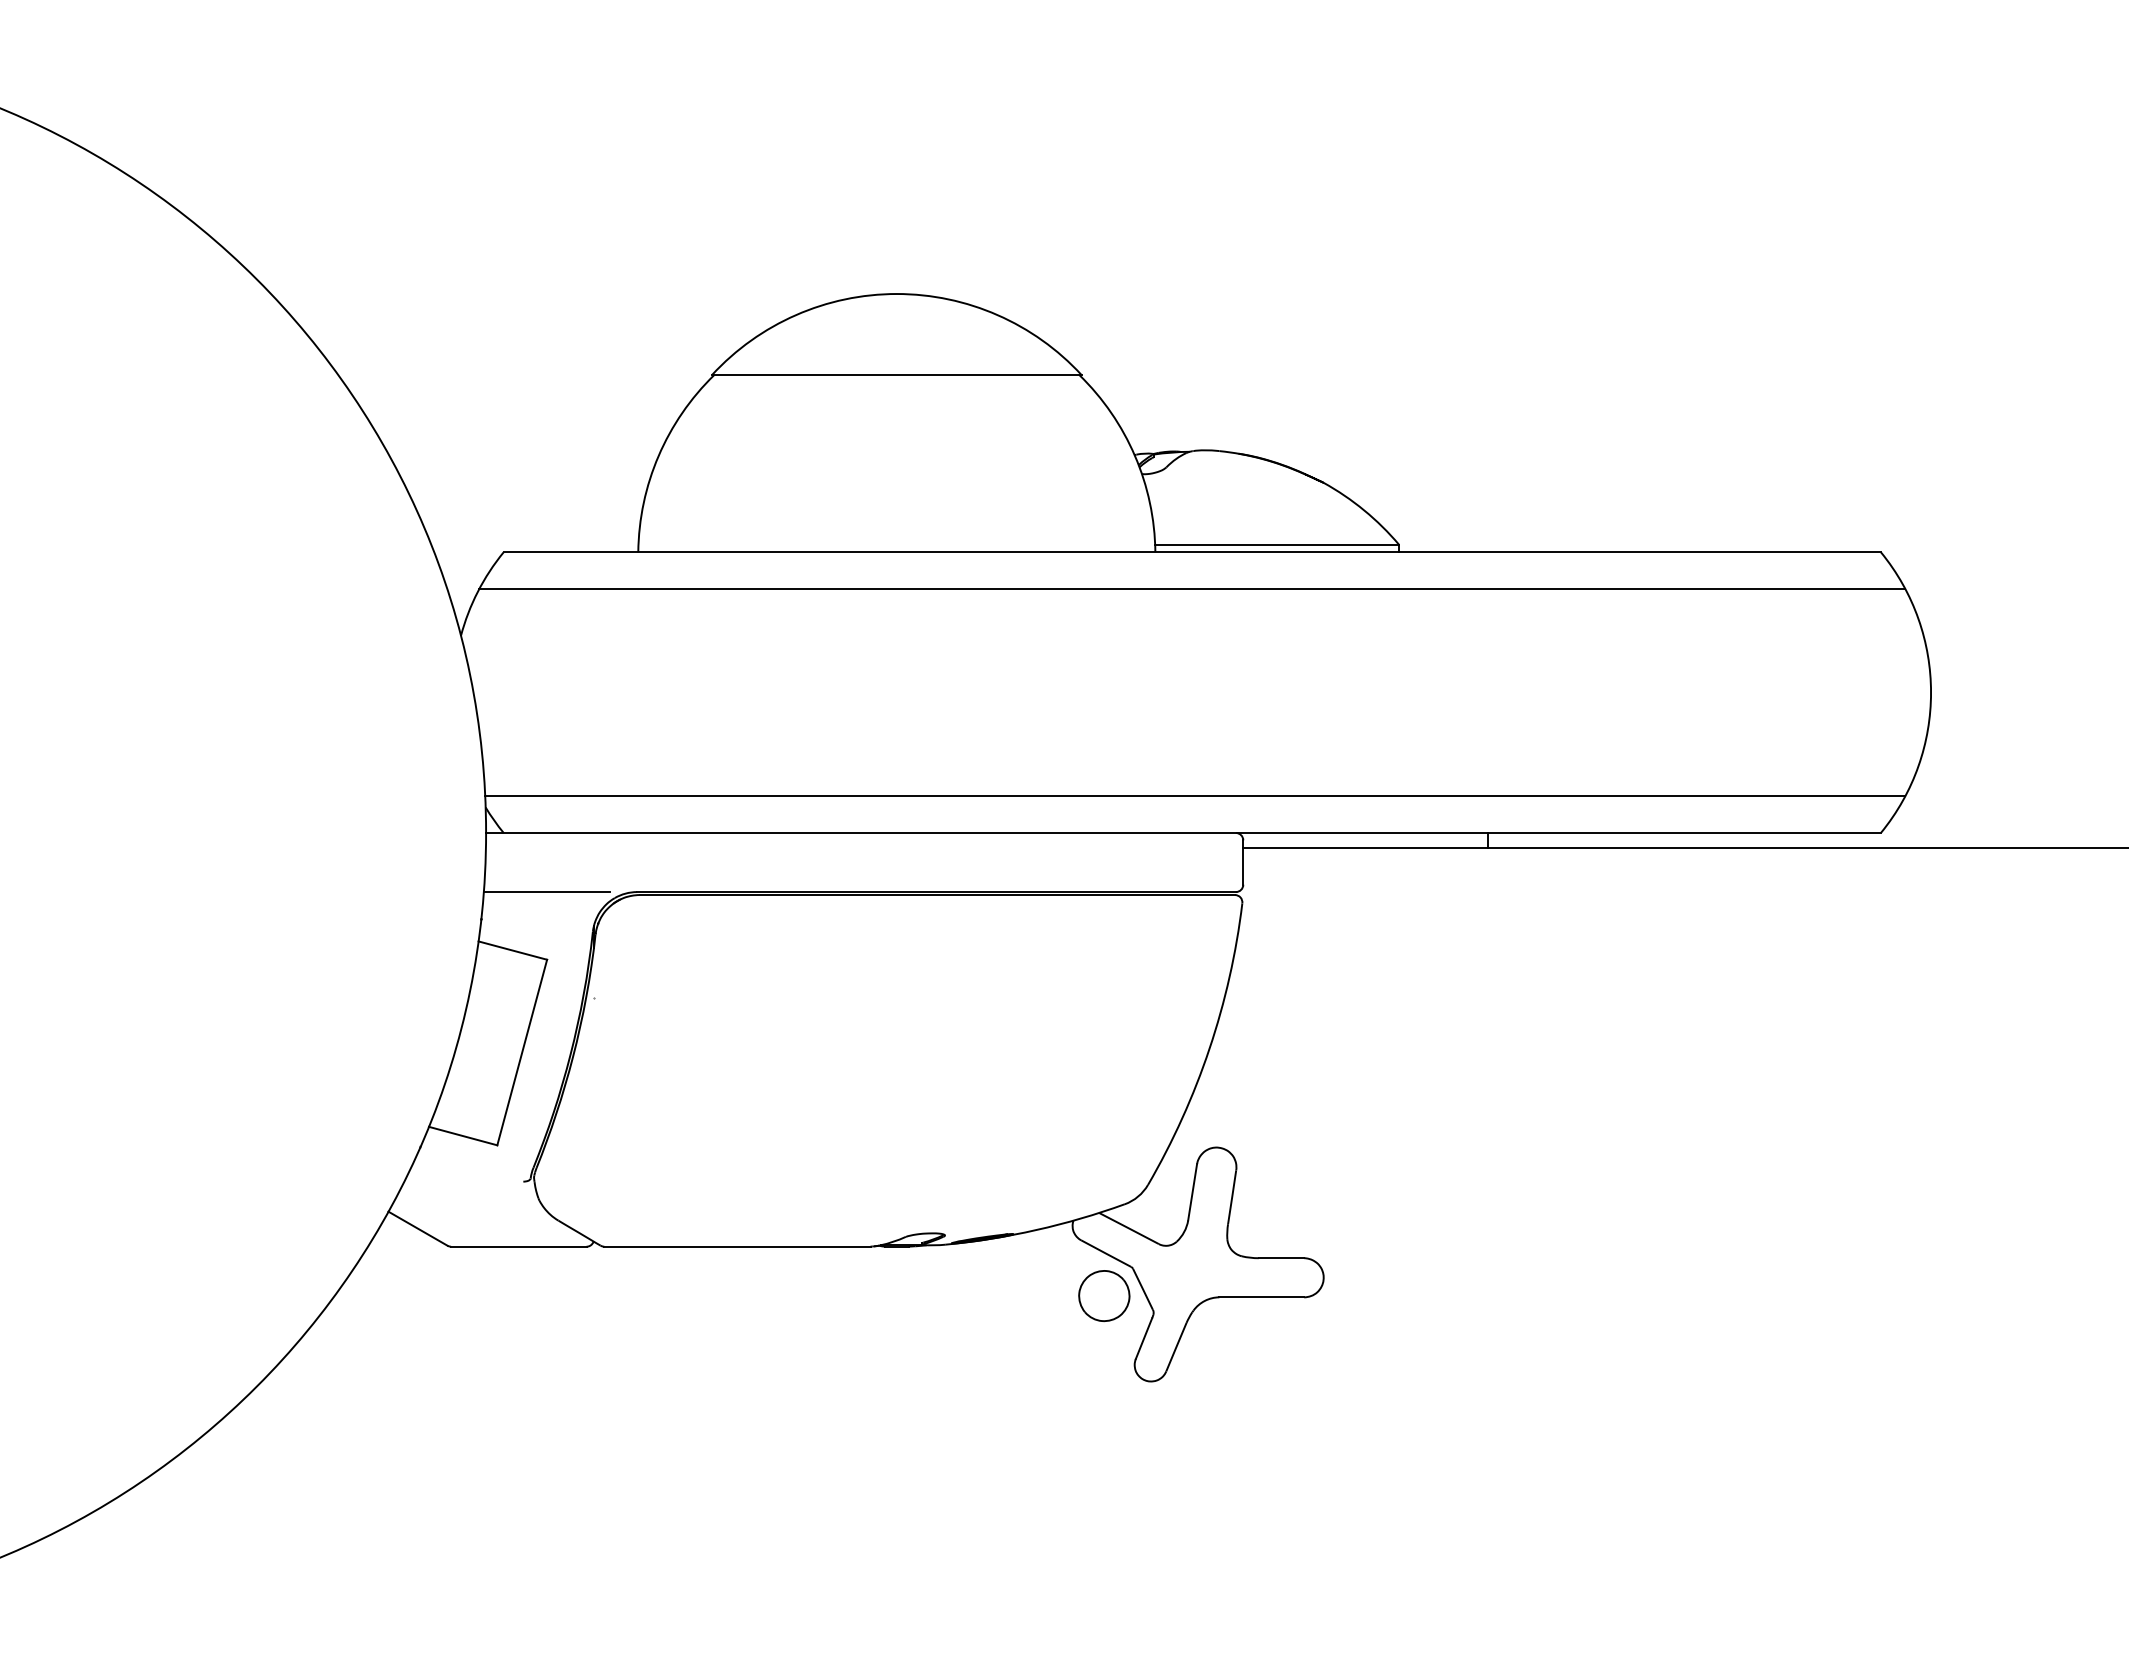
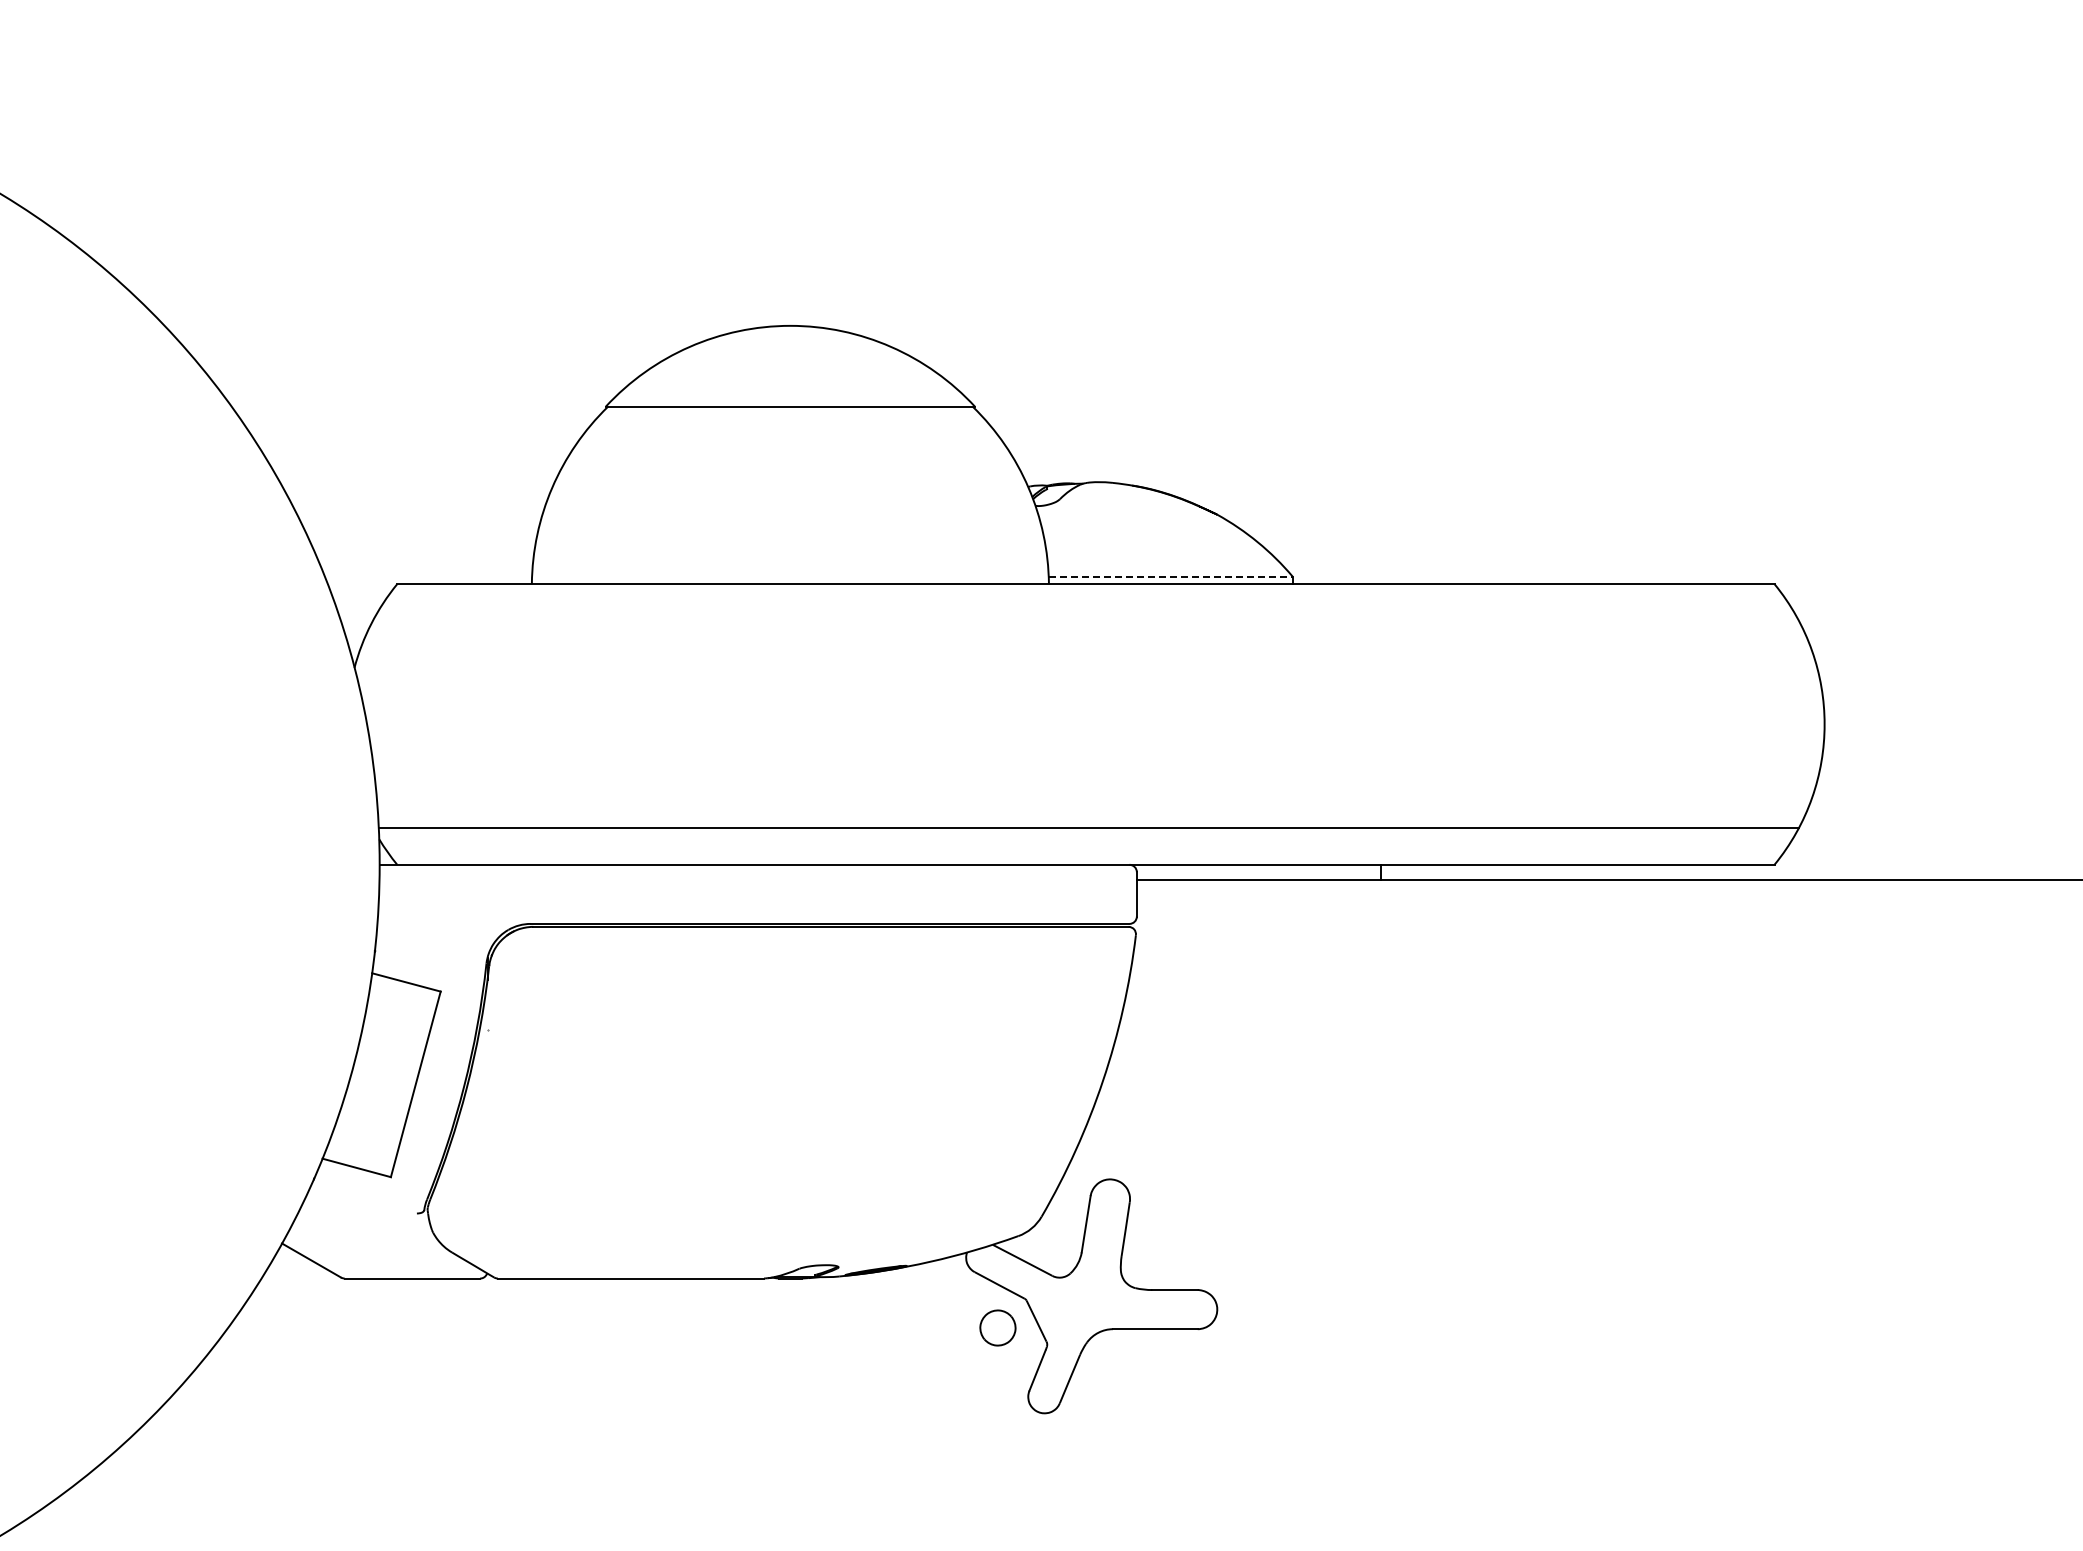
line: (1277, 544) -> (1171, 576), solid -> dashed
line: (1192, 589) -> (1086, 621), removed
line: (546, 892) -> (440, 924), removed
part: (1104, 1296) -> (998, 1328), size x0.7

